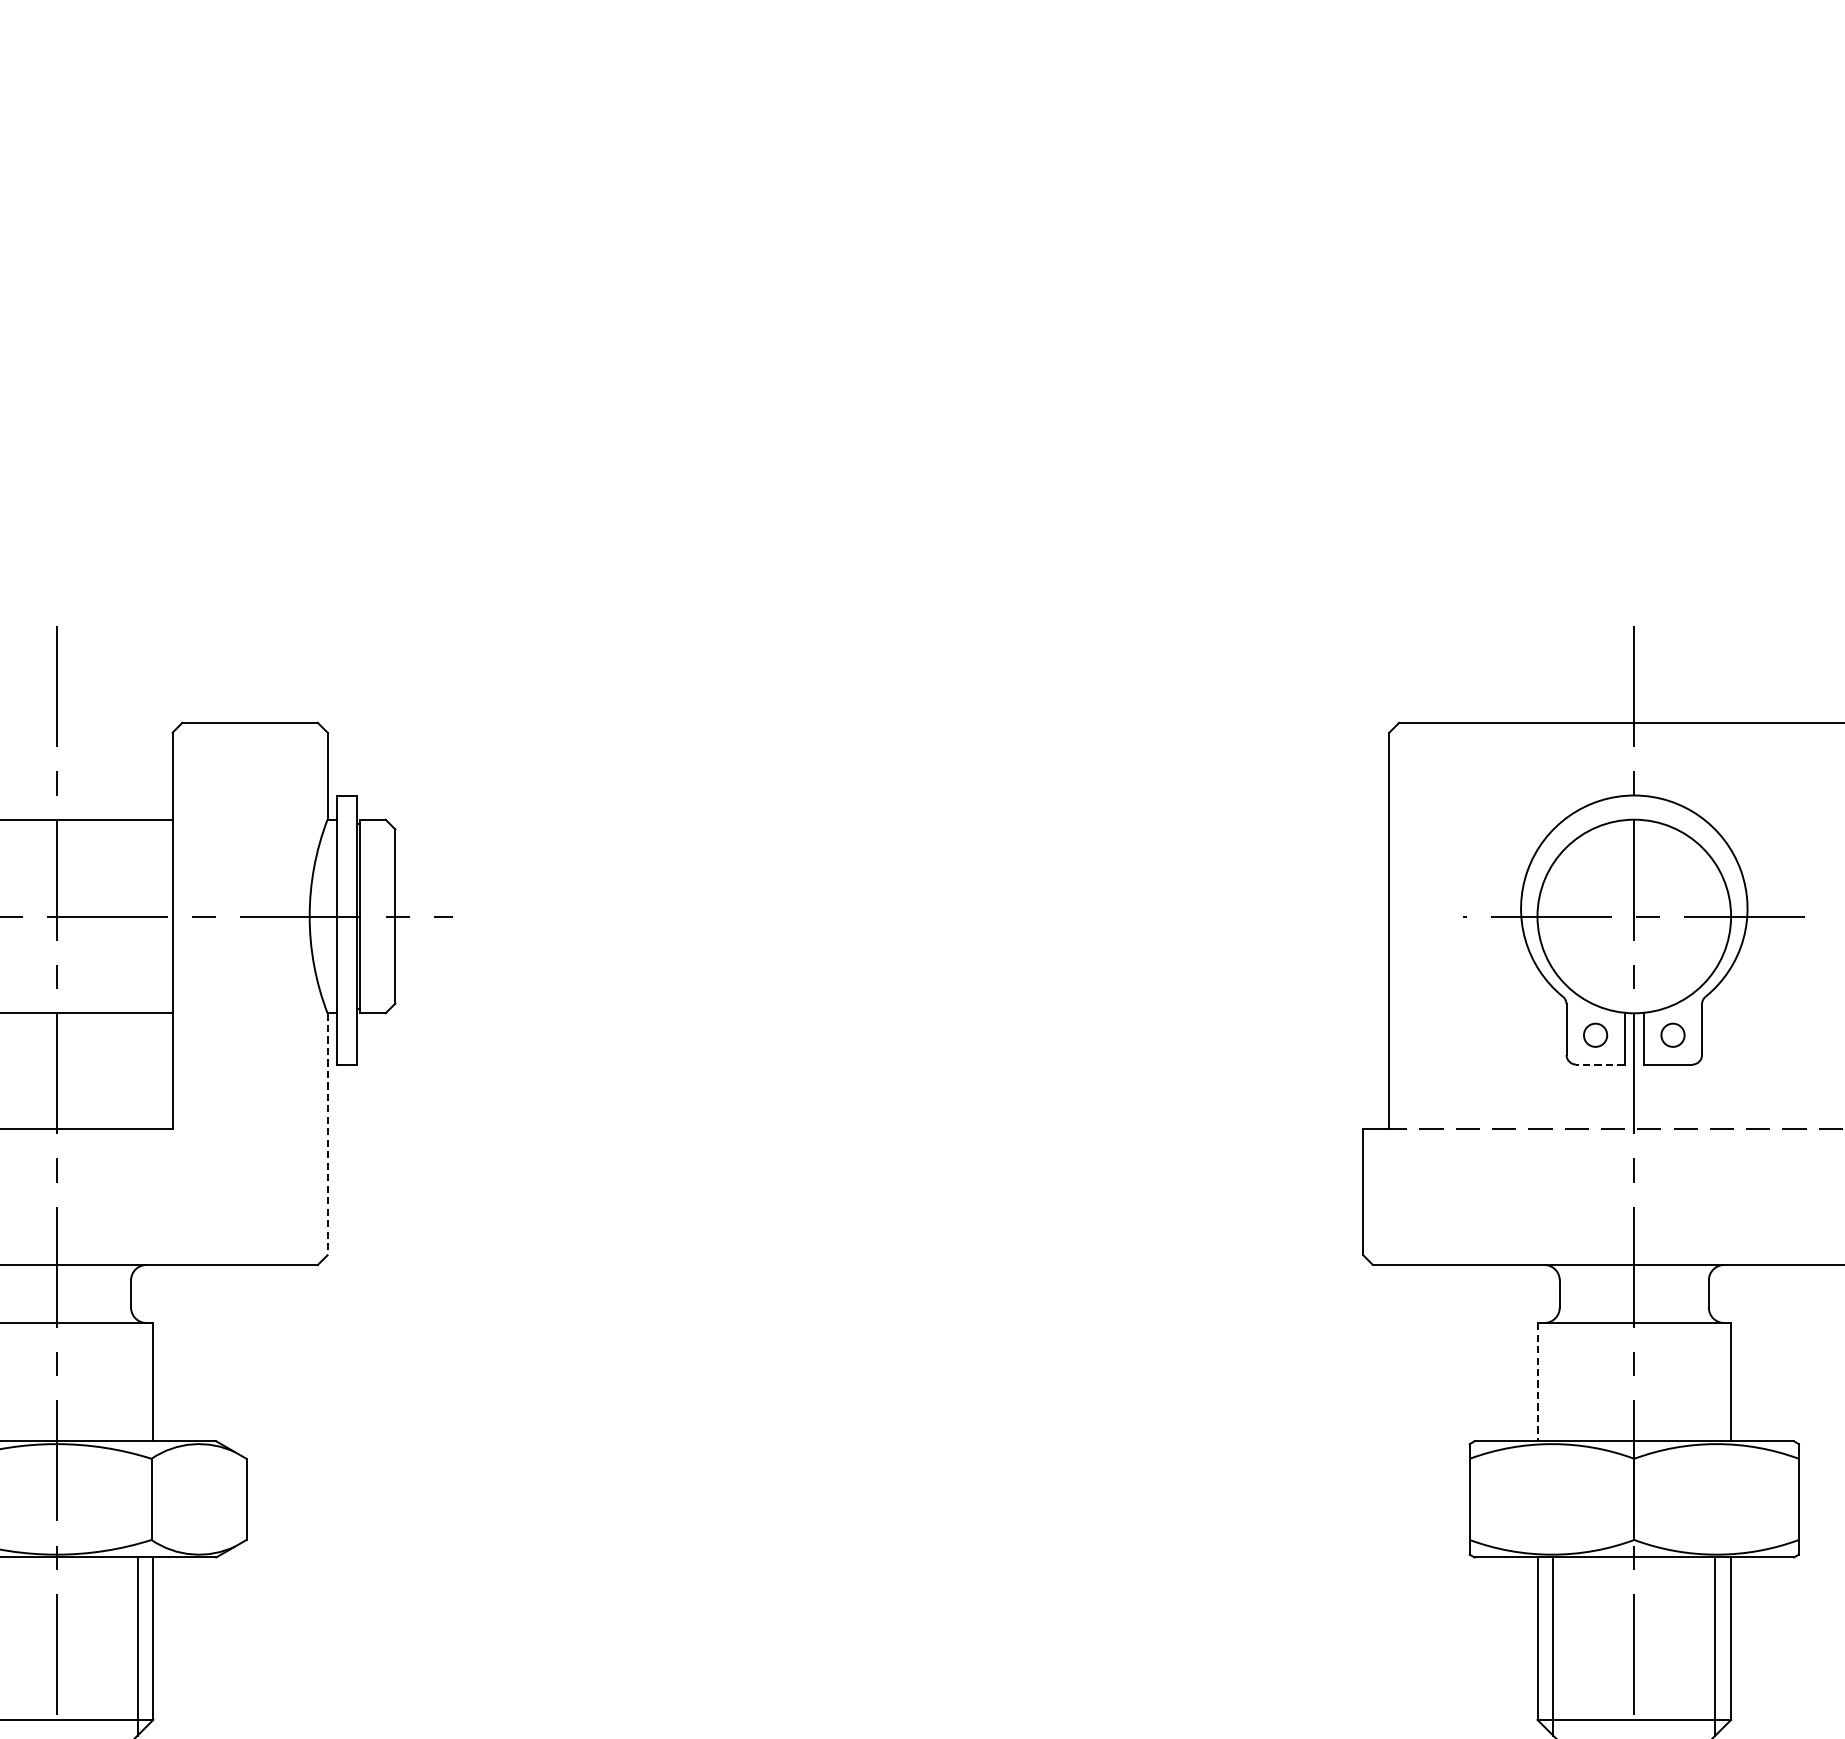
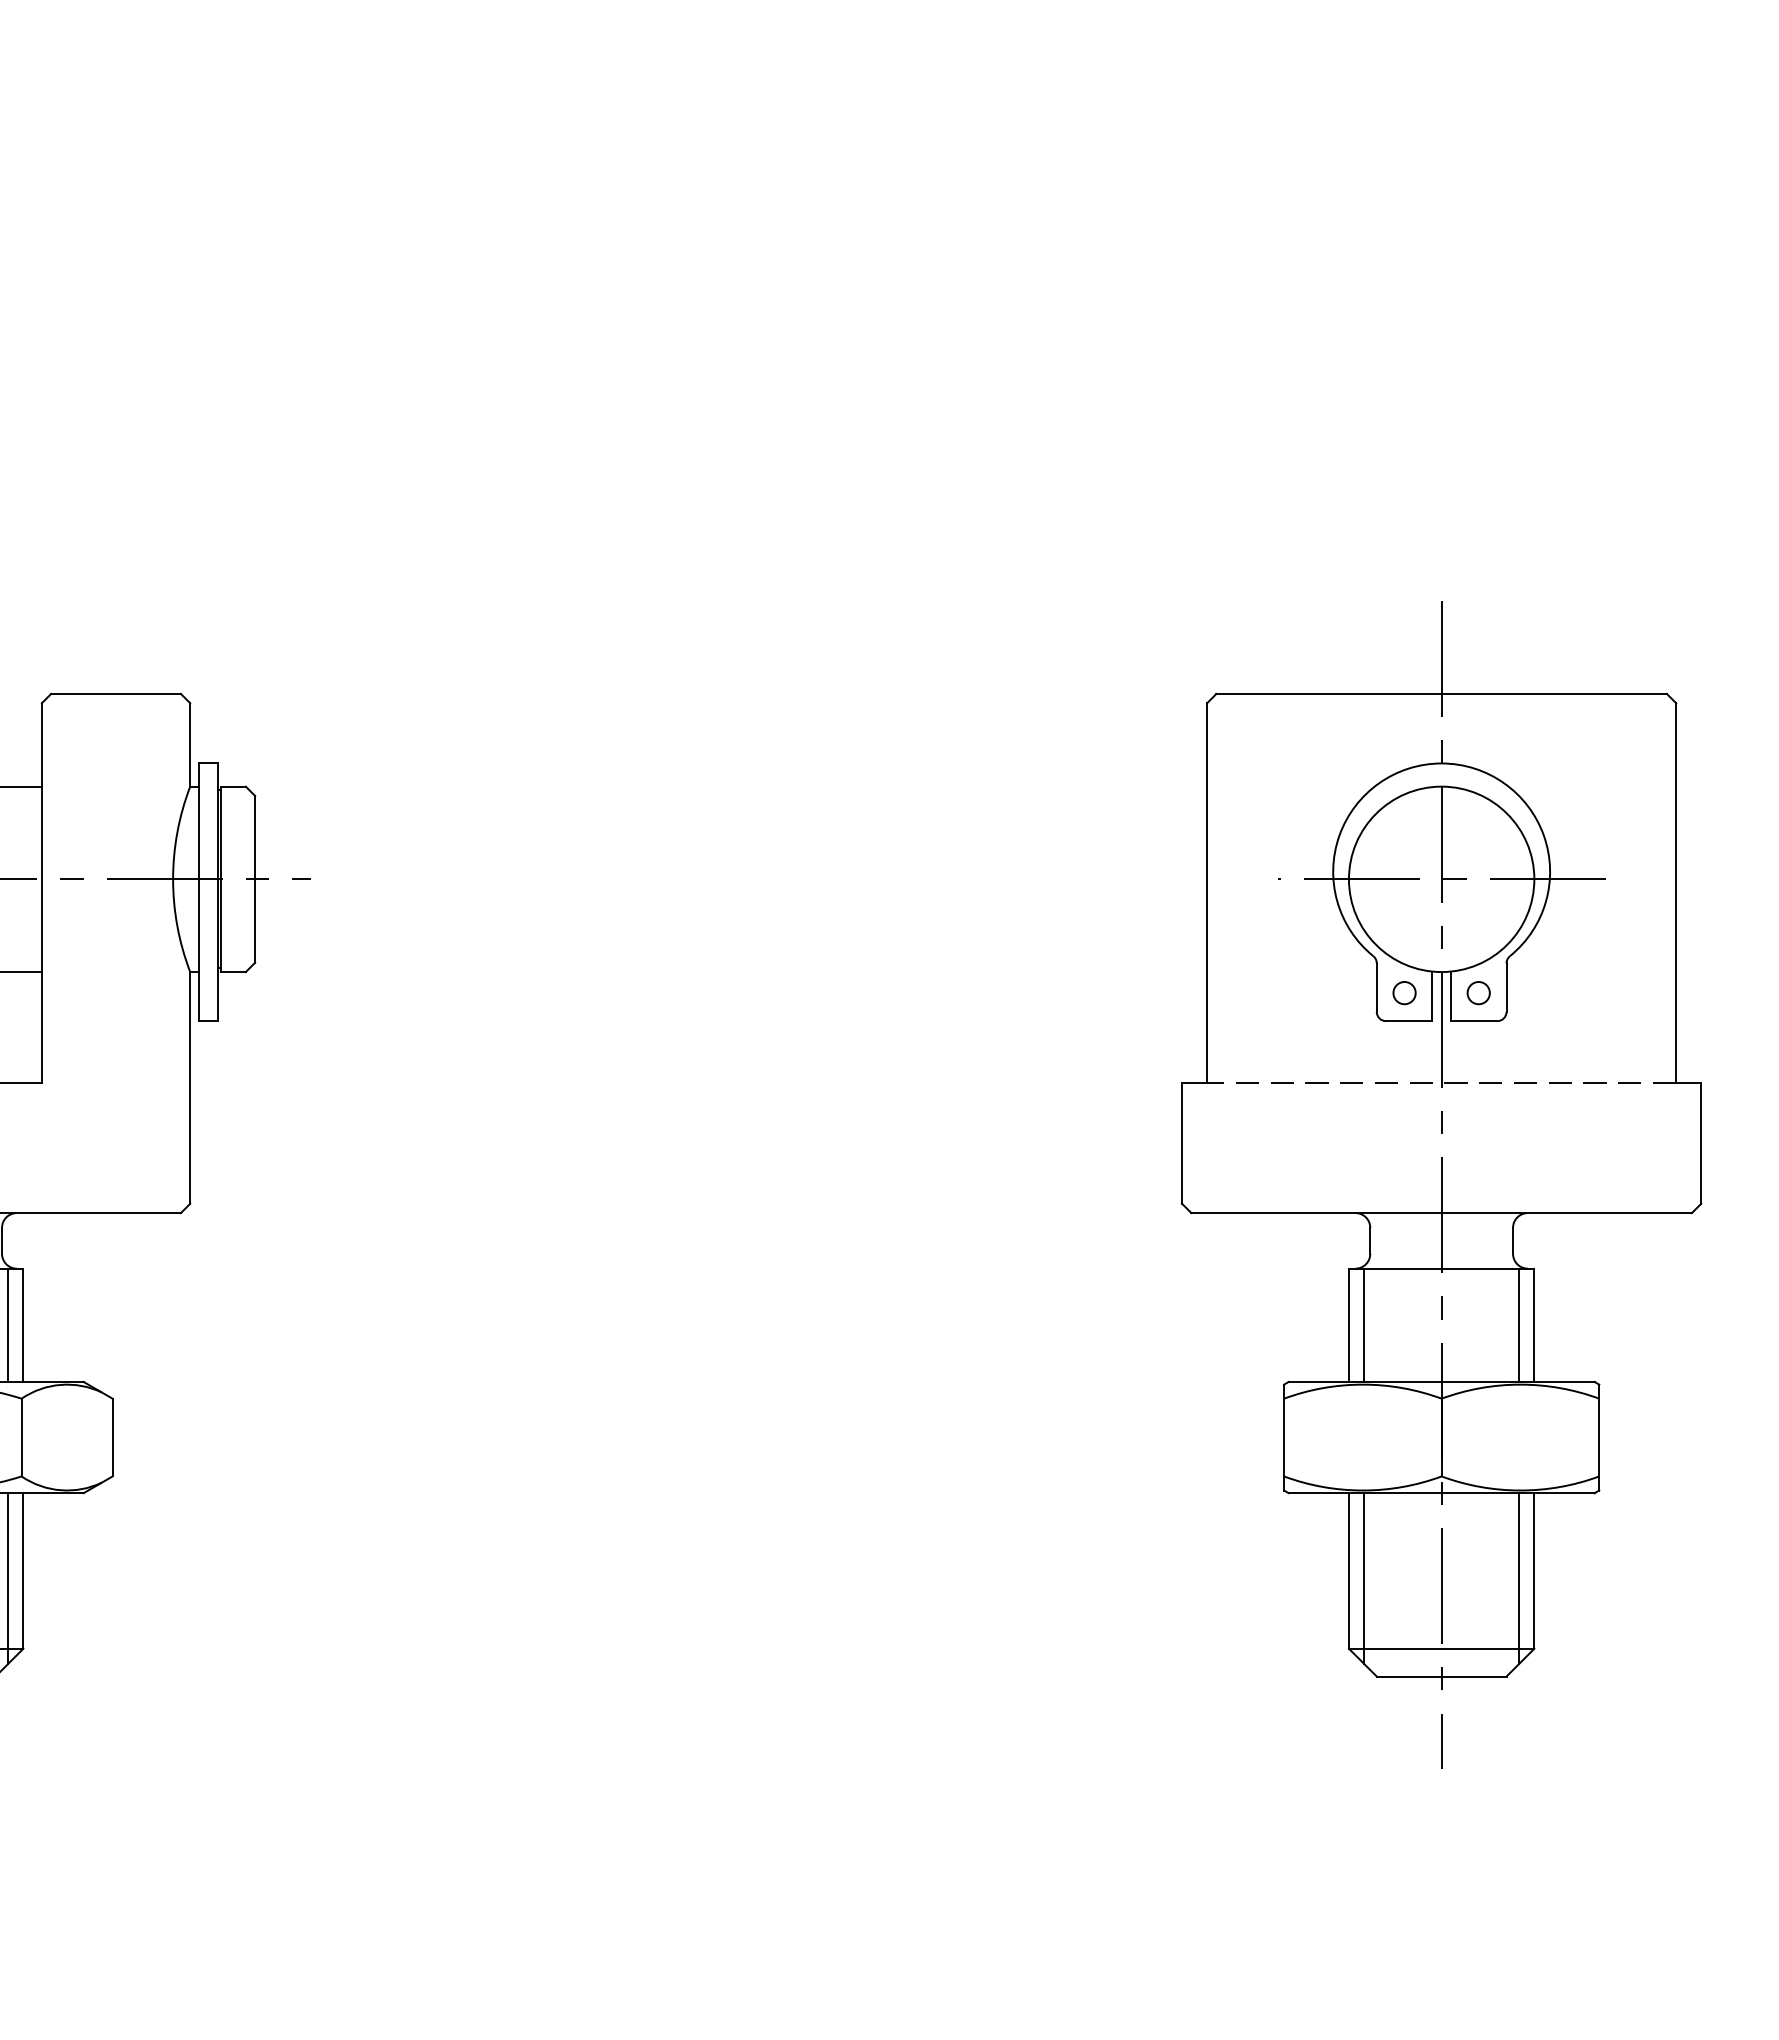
line: (1599, 1064) -> (1408, 1021), dashed -> solid
line: (327, 1133) -> (190, 1087), dashed -> solid
line: (137, 1381) -> (8, 1324), added
line: (1553, 1381) -> (1364, 1324), added
line: (1715, 1381) -> (1519, 1324), added
line: (1537, 1382) -> (1348, 1325), dashed -> solid

